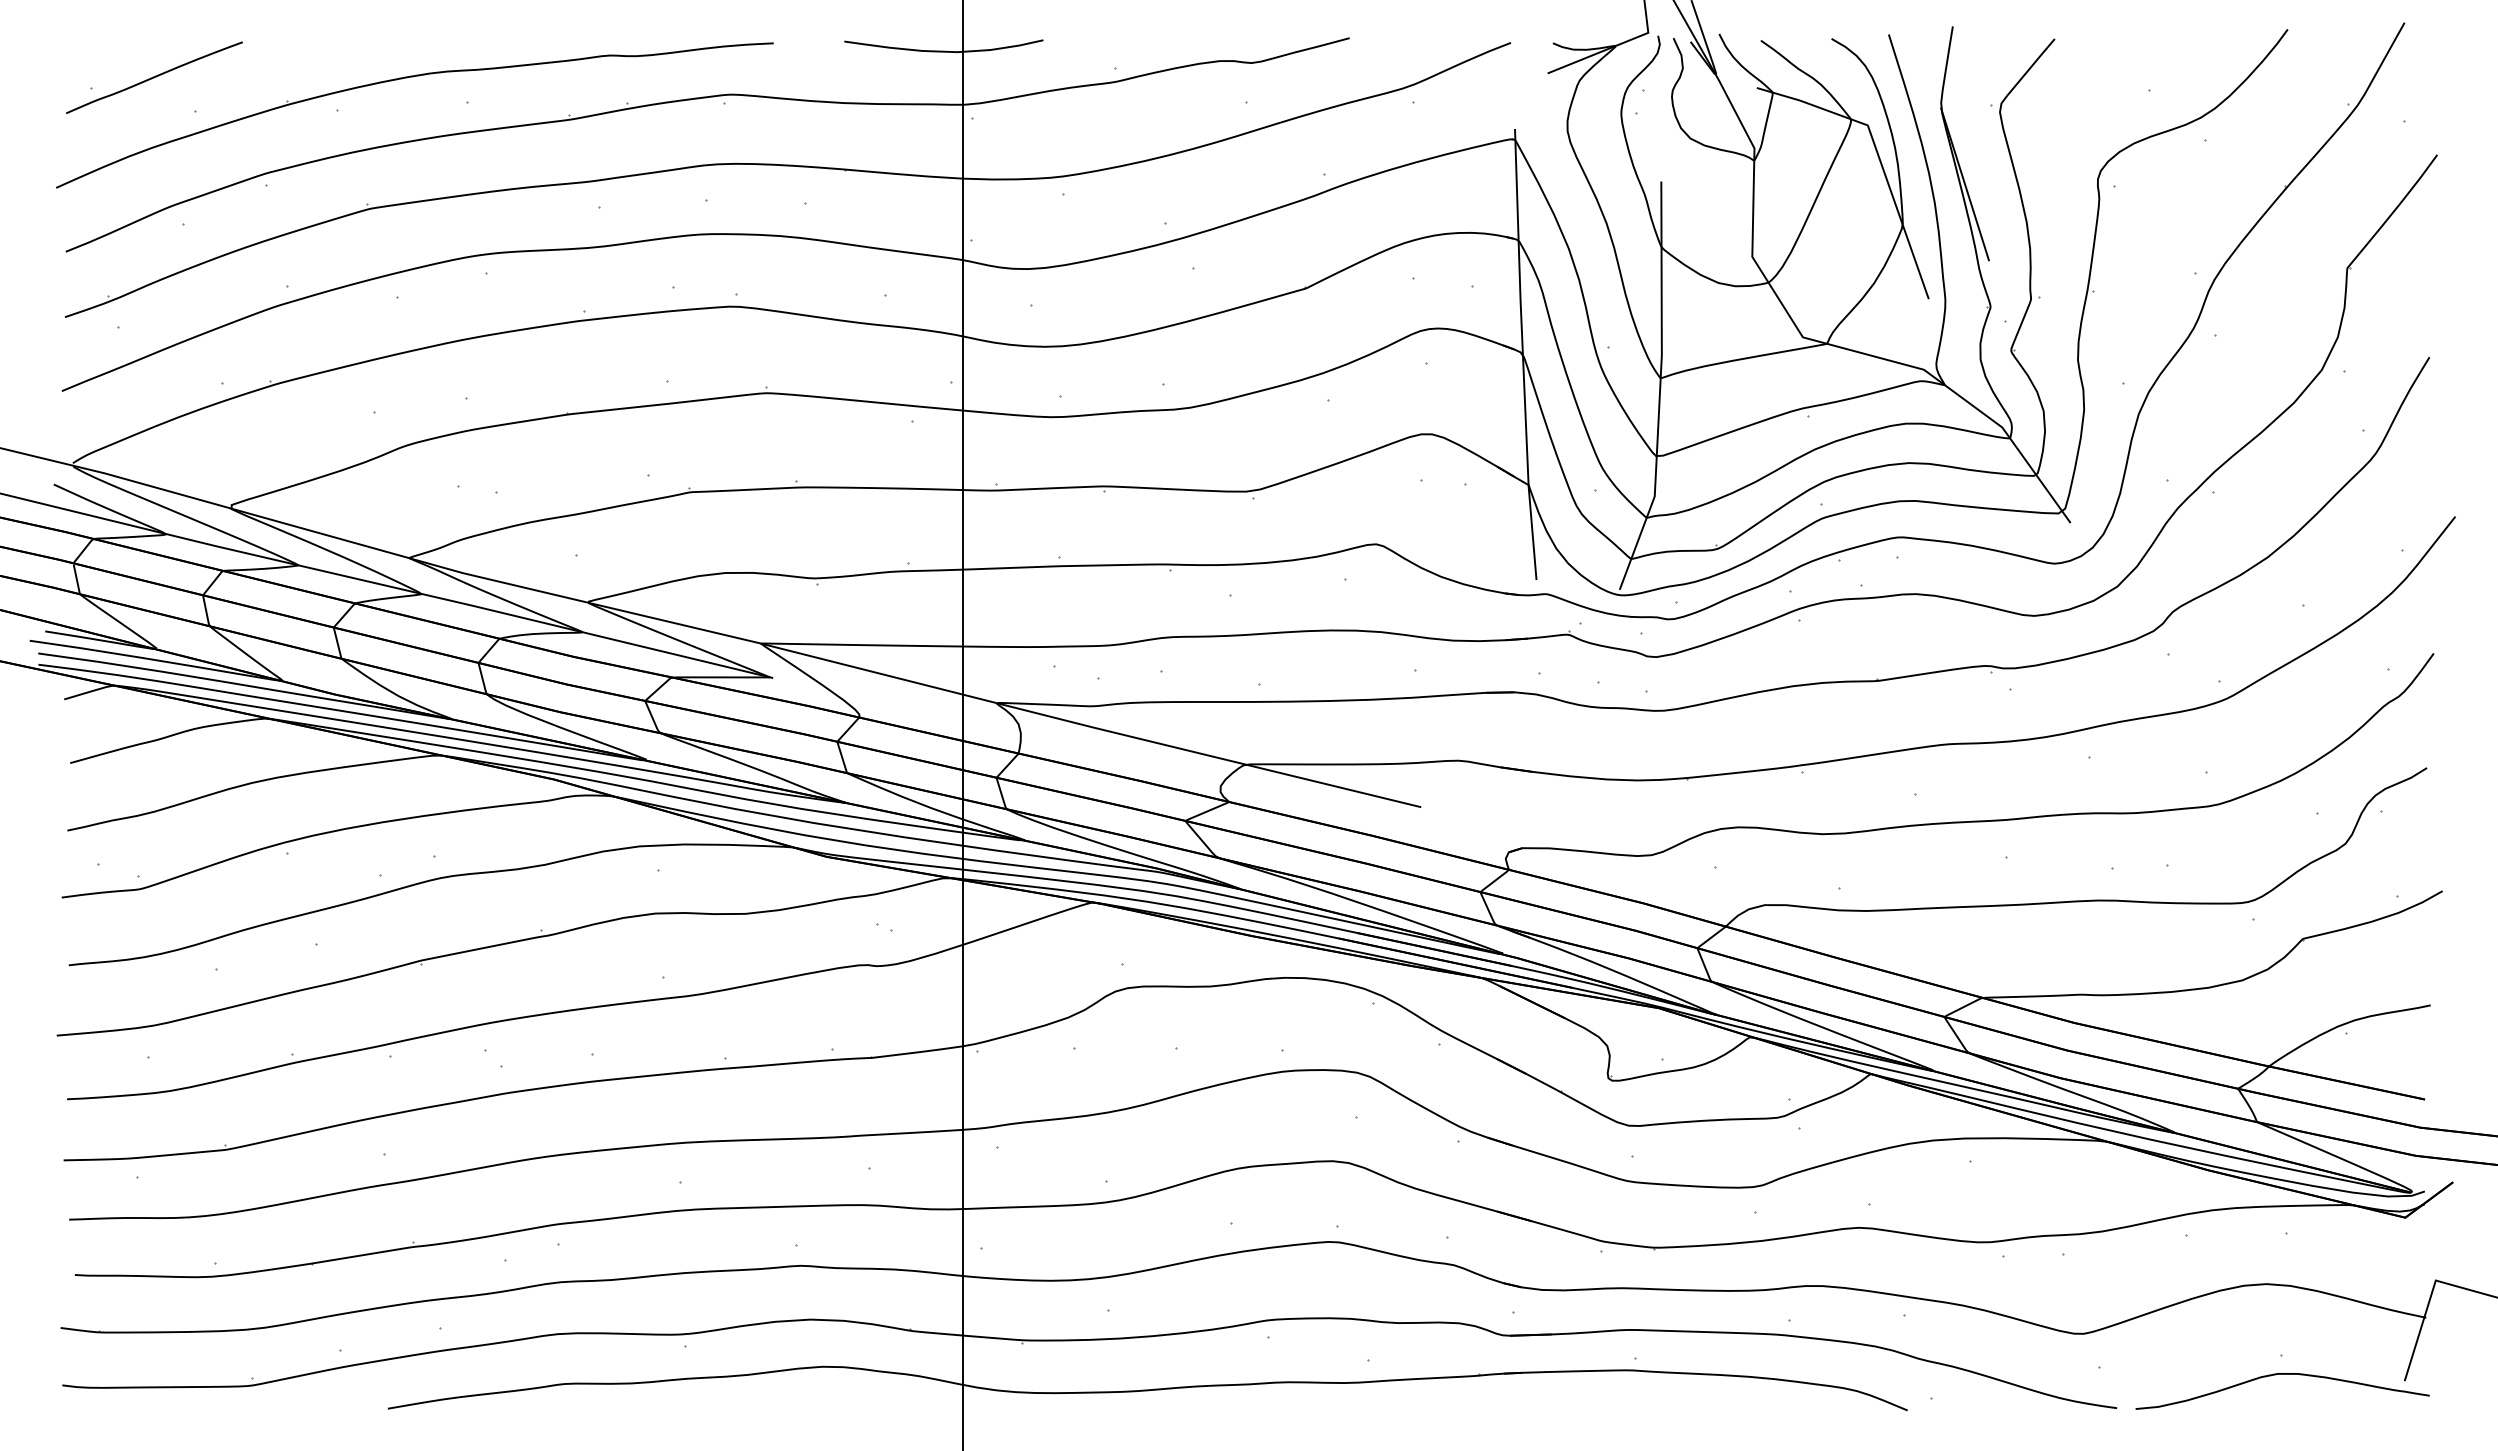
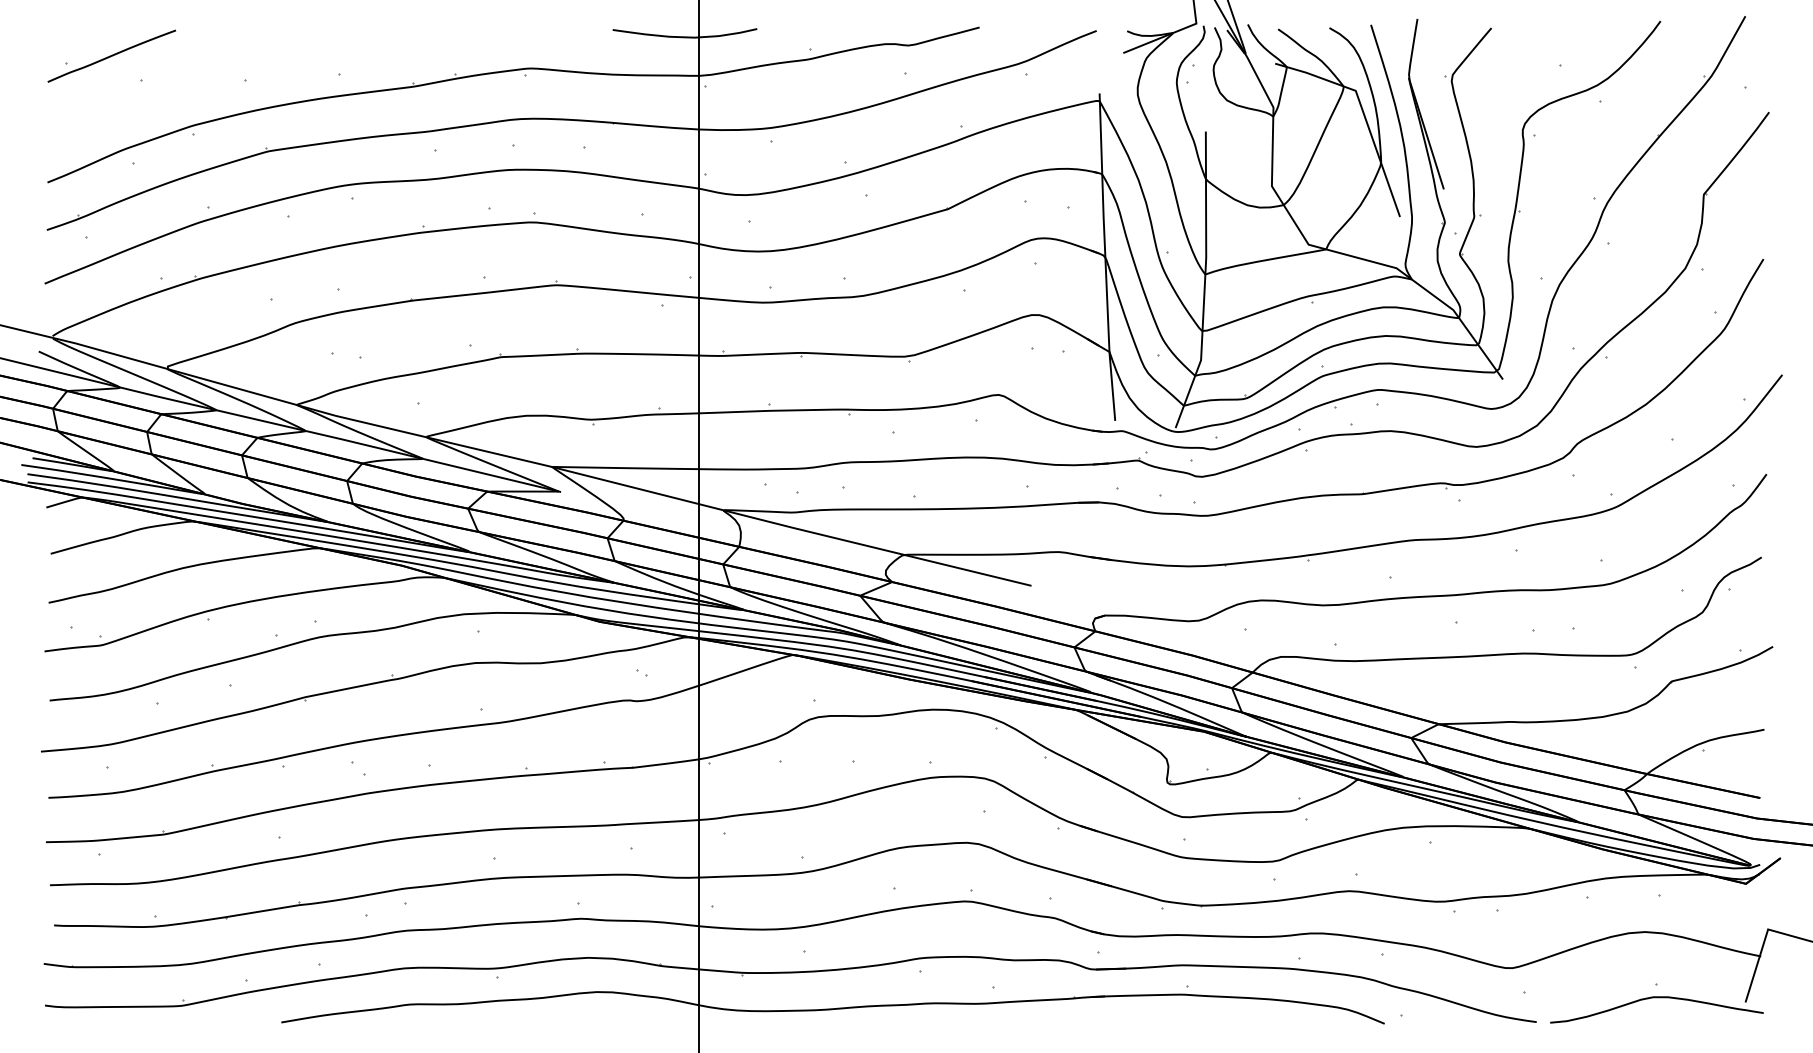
part: (407, 78) -> (295, 56), removed

